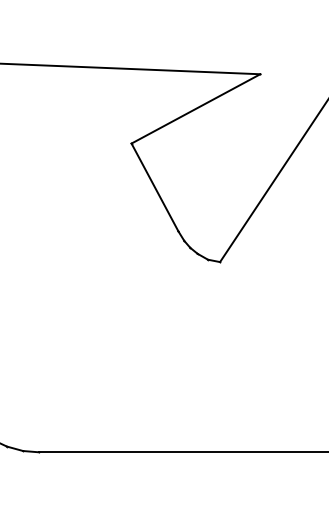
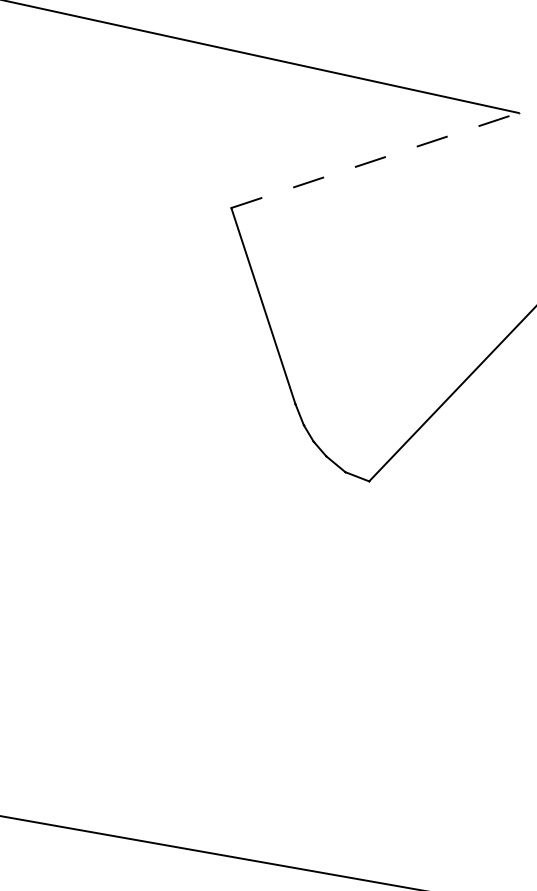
line: (196, 108) -> (376, 159), solid -> dashed

